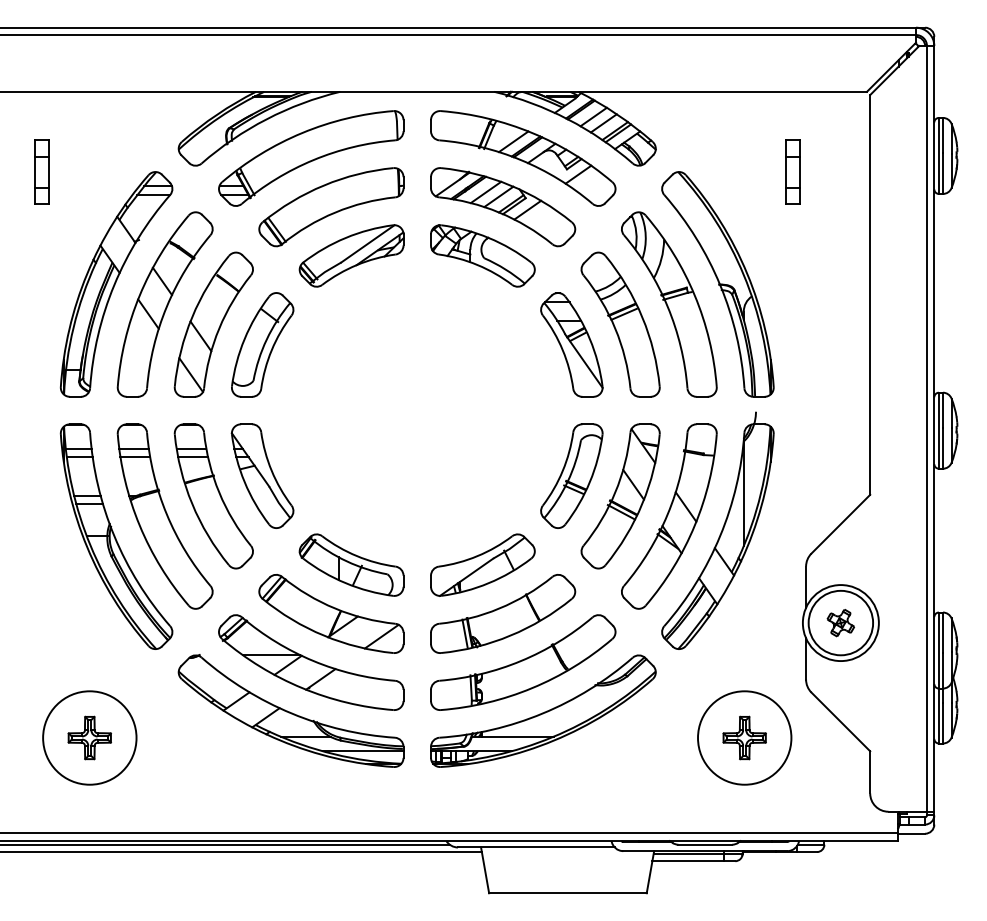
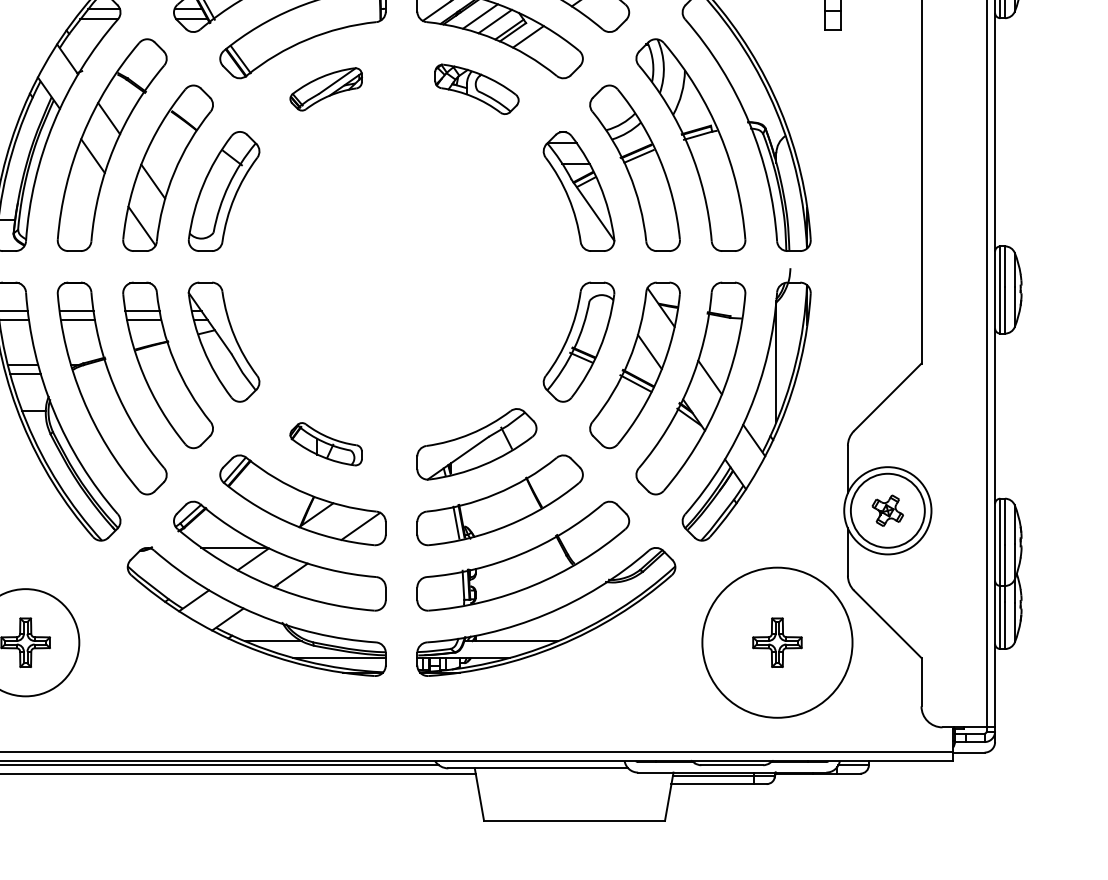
part: (351, 255) -> (326, 88), size x0.6
part: (482, 255) -> (476, 88), size x0.7
part: (351, 564) -> (326, 443), size x0.6
circle: (744, 737) -> (777, 642), size x1.4

